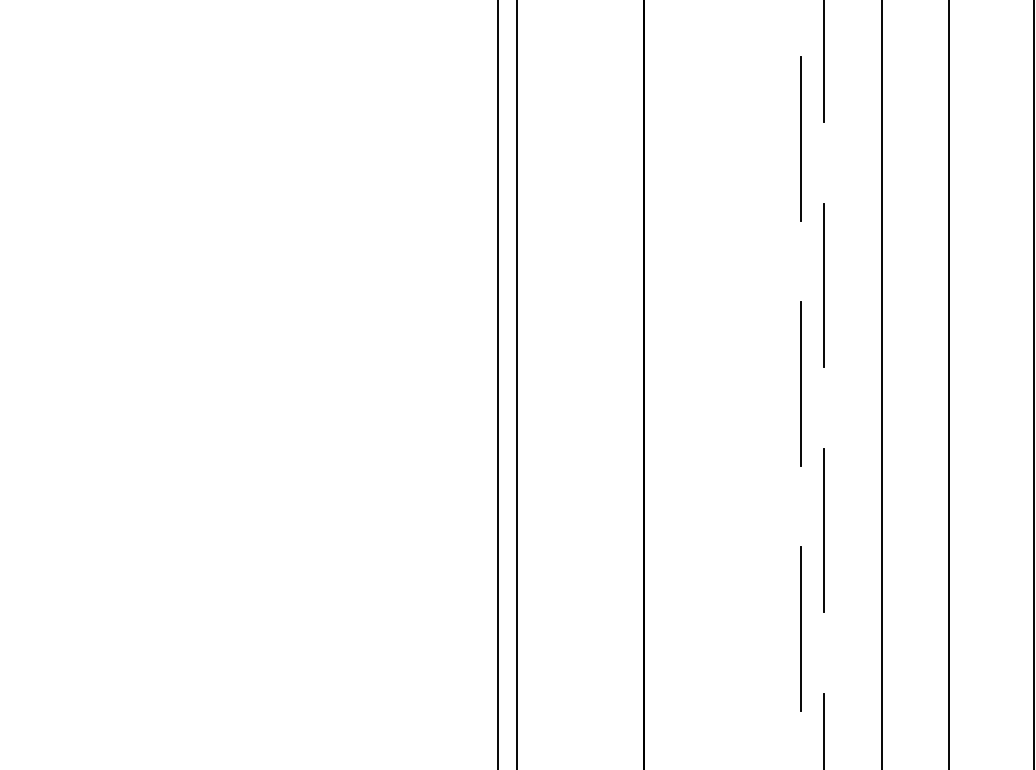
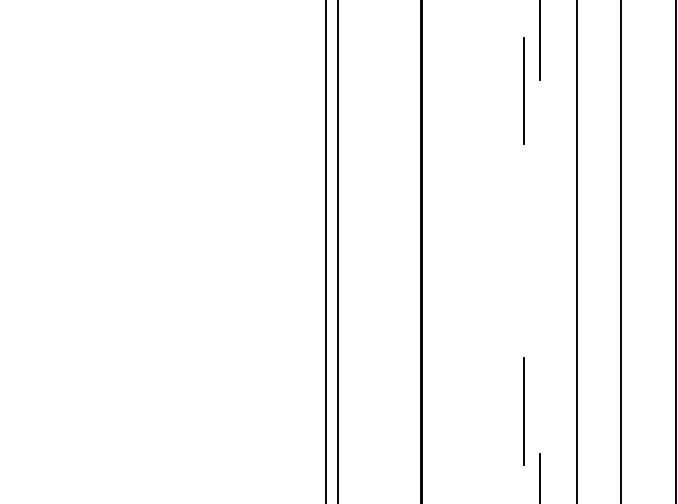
line: (824, 284) -> (539, 186), removed
line: (801, 382) -> (524, 250), removed
line: (824, 529) -> (539, 346), removed

